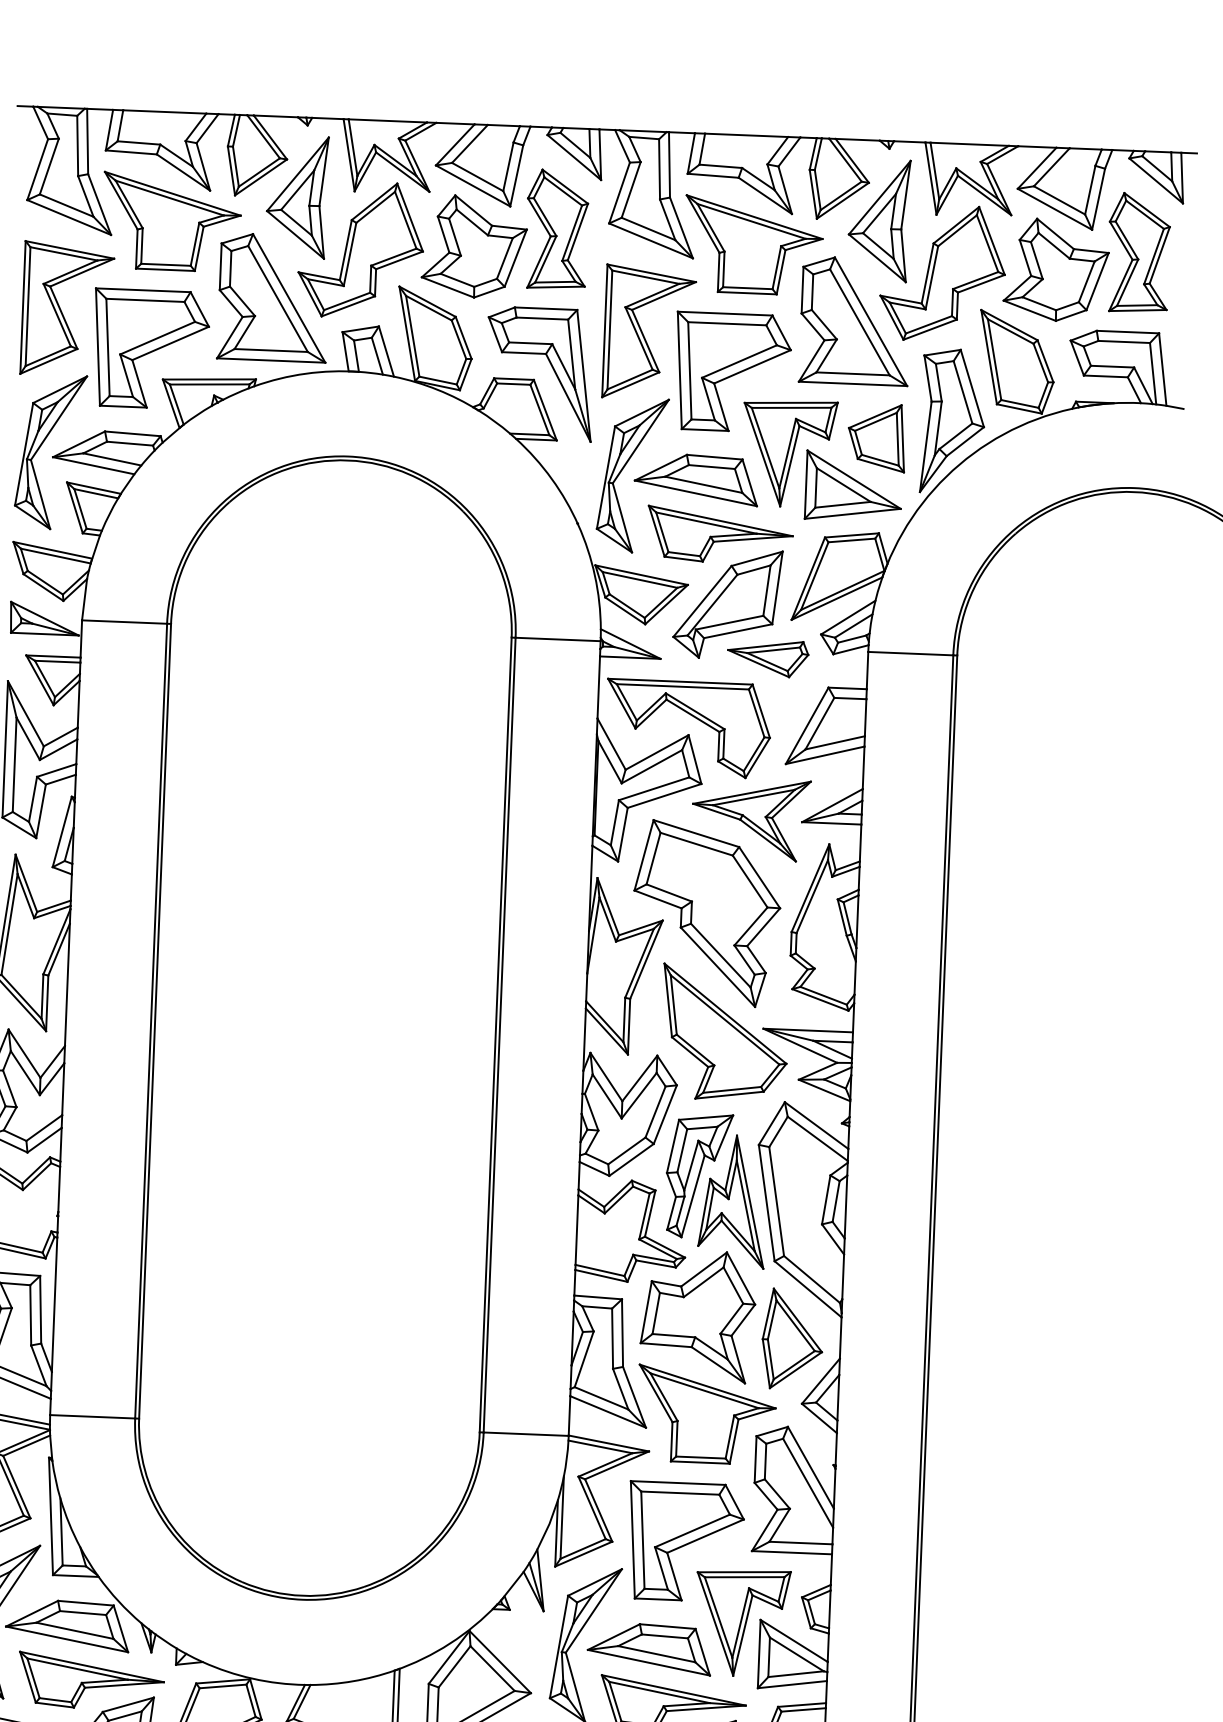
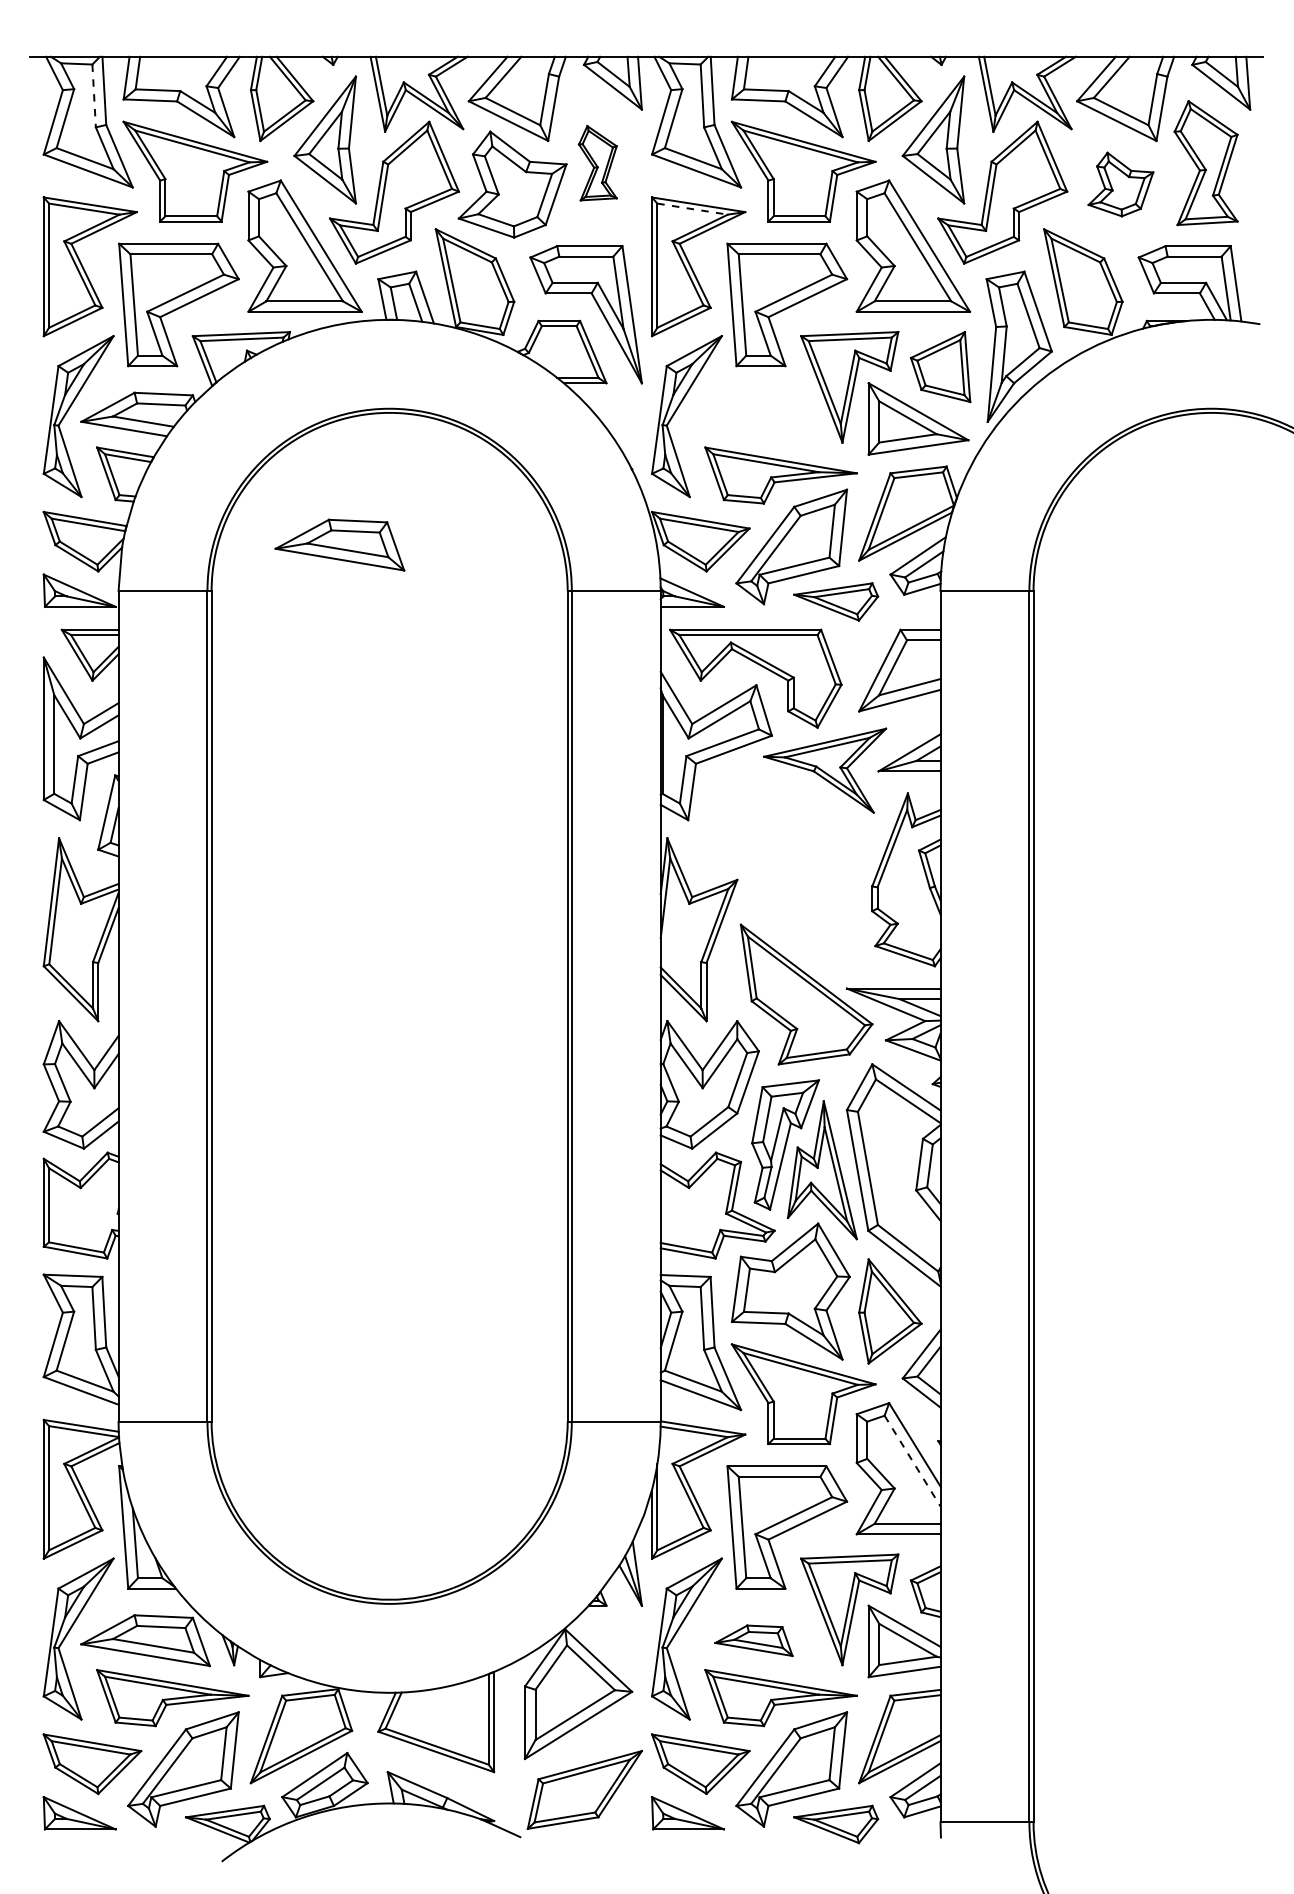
line: (78, 146) -> (94, 96), solid -> dashed
part: (556, 229) -> (597, 163), size x0.6
part: (1056, 270) -> (1120, 184), size x0.6
line: (645, 277) -> (692, 209), solid -> dashed
part: (696, 478) -> (339, 544), moved
part: (706, 913) -> (782, 870), removed
line: (808, 1483) -> (912, 1461), solid -> dashed
part: (649, 1648) -> (753, 1640), size x0.6

